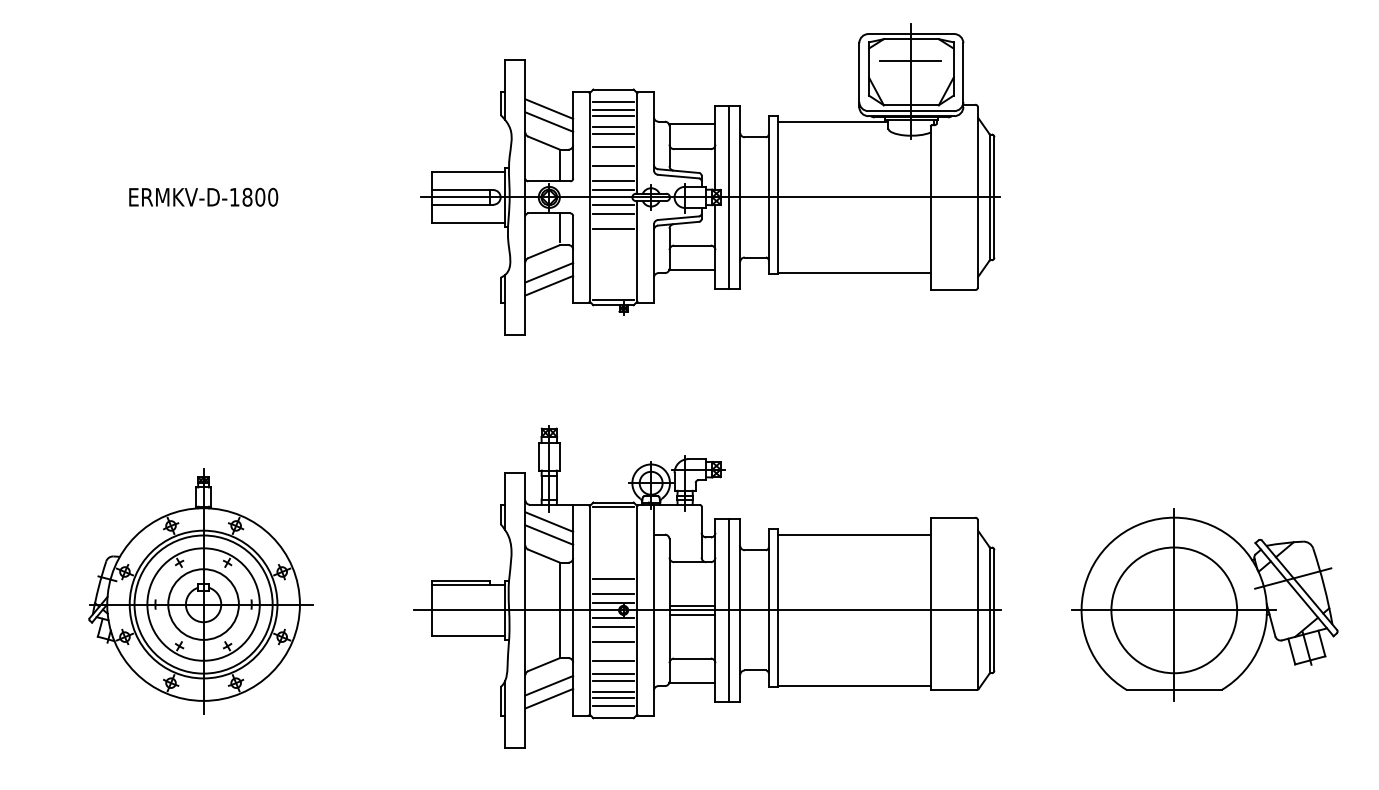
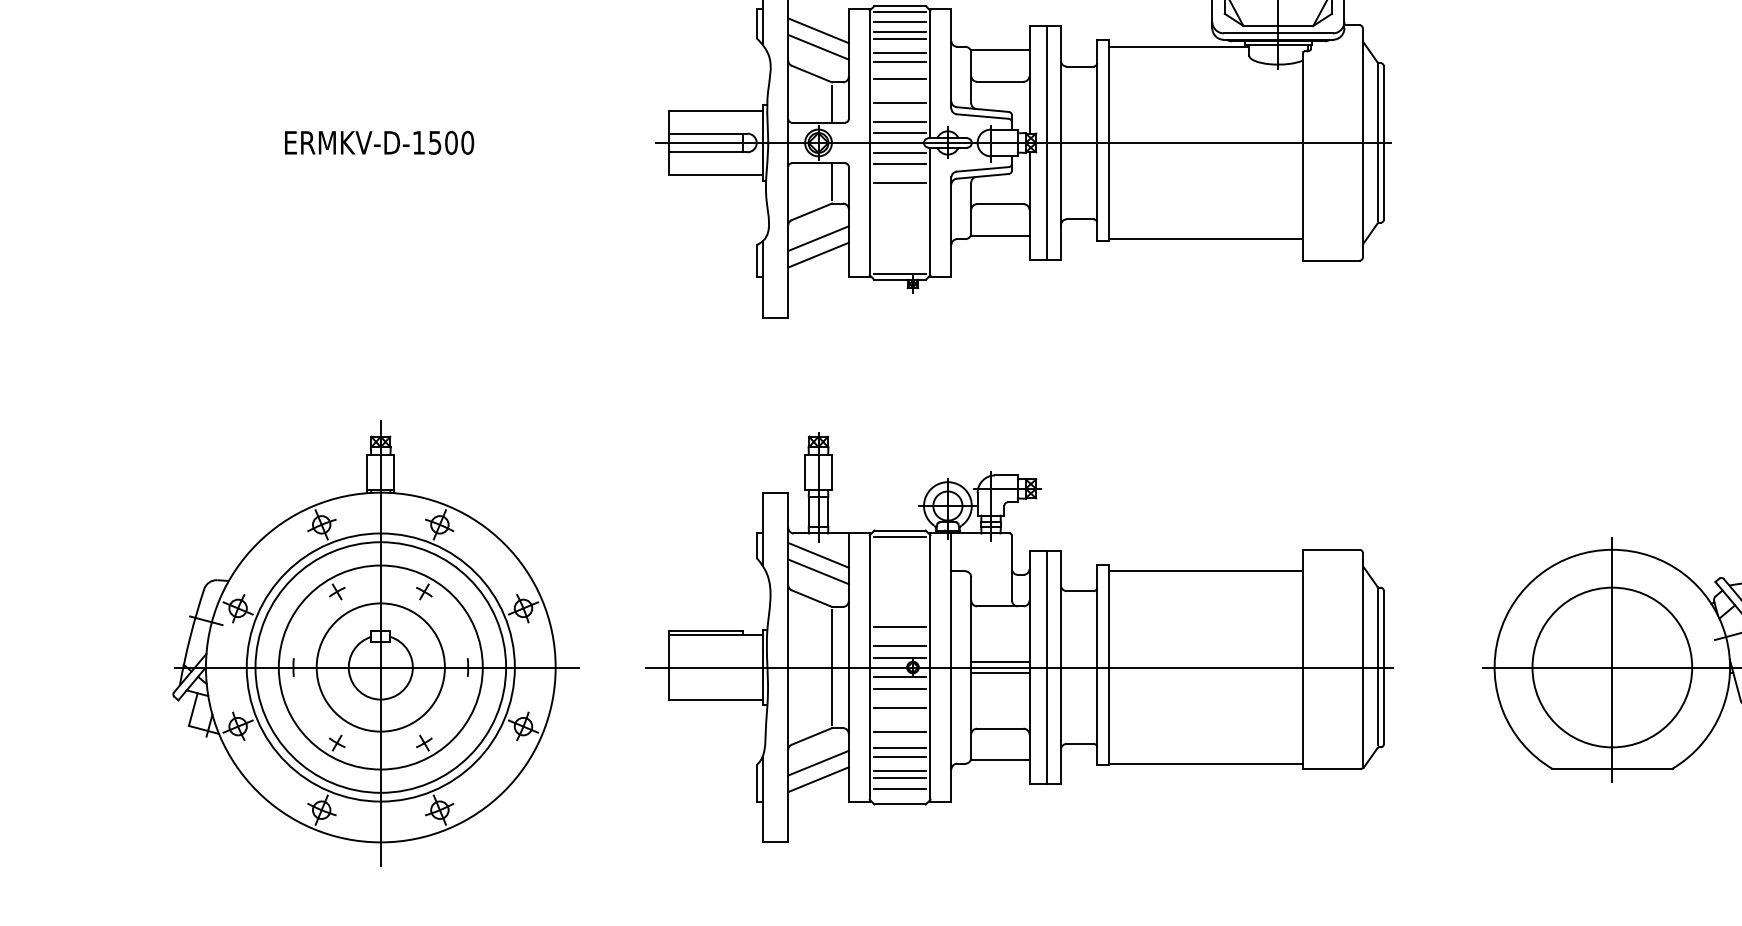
line: (613, 94) -> (900, 12), added
text: (247, 196) -> (435, 141), ERMKV-D-1800 -> ERMKV-D-1500
part: (200, 590) -> (375, 642), size x1.43

